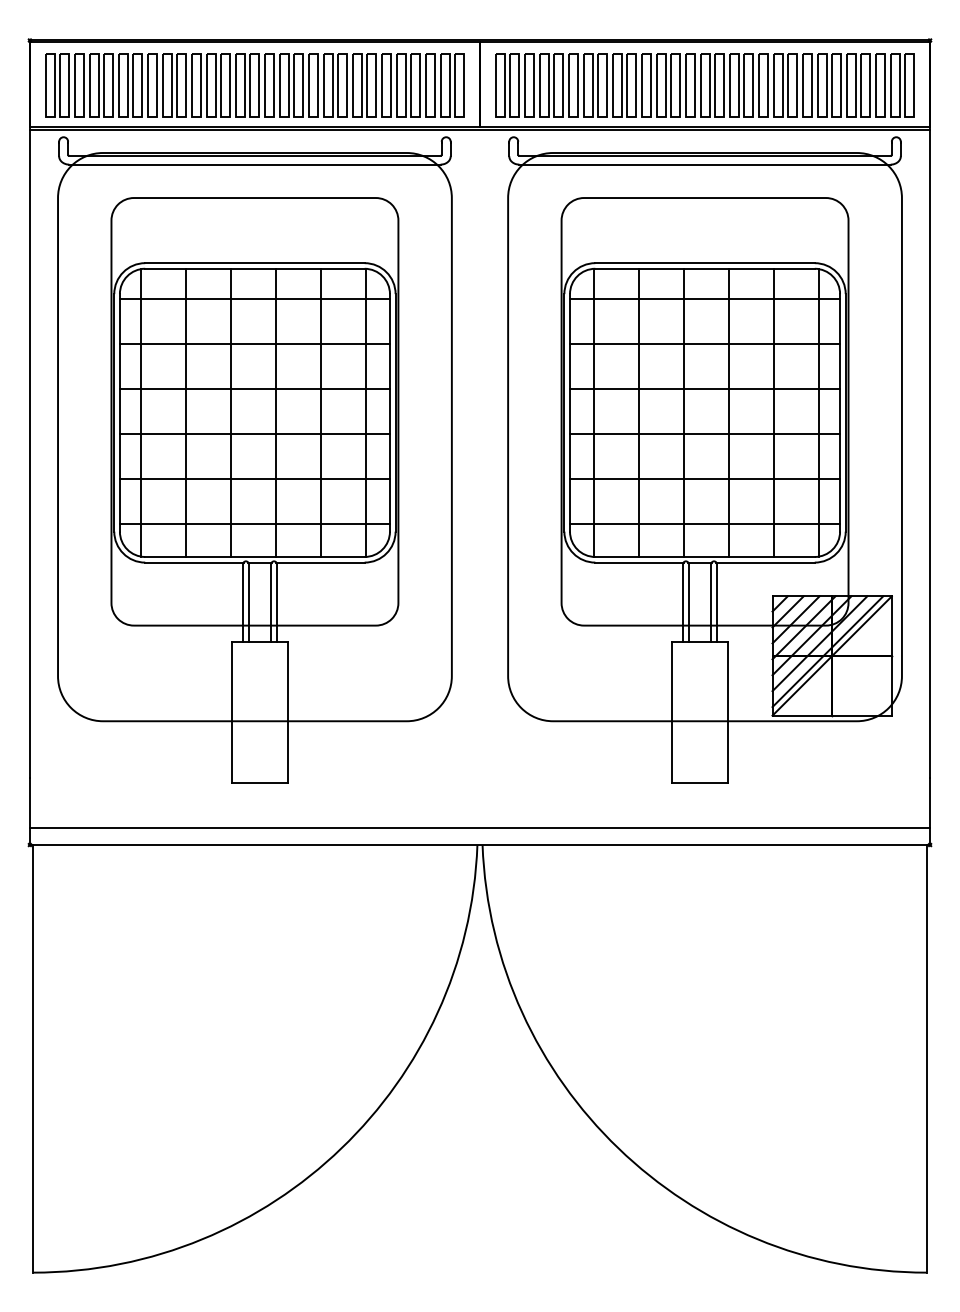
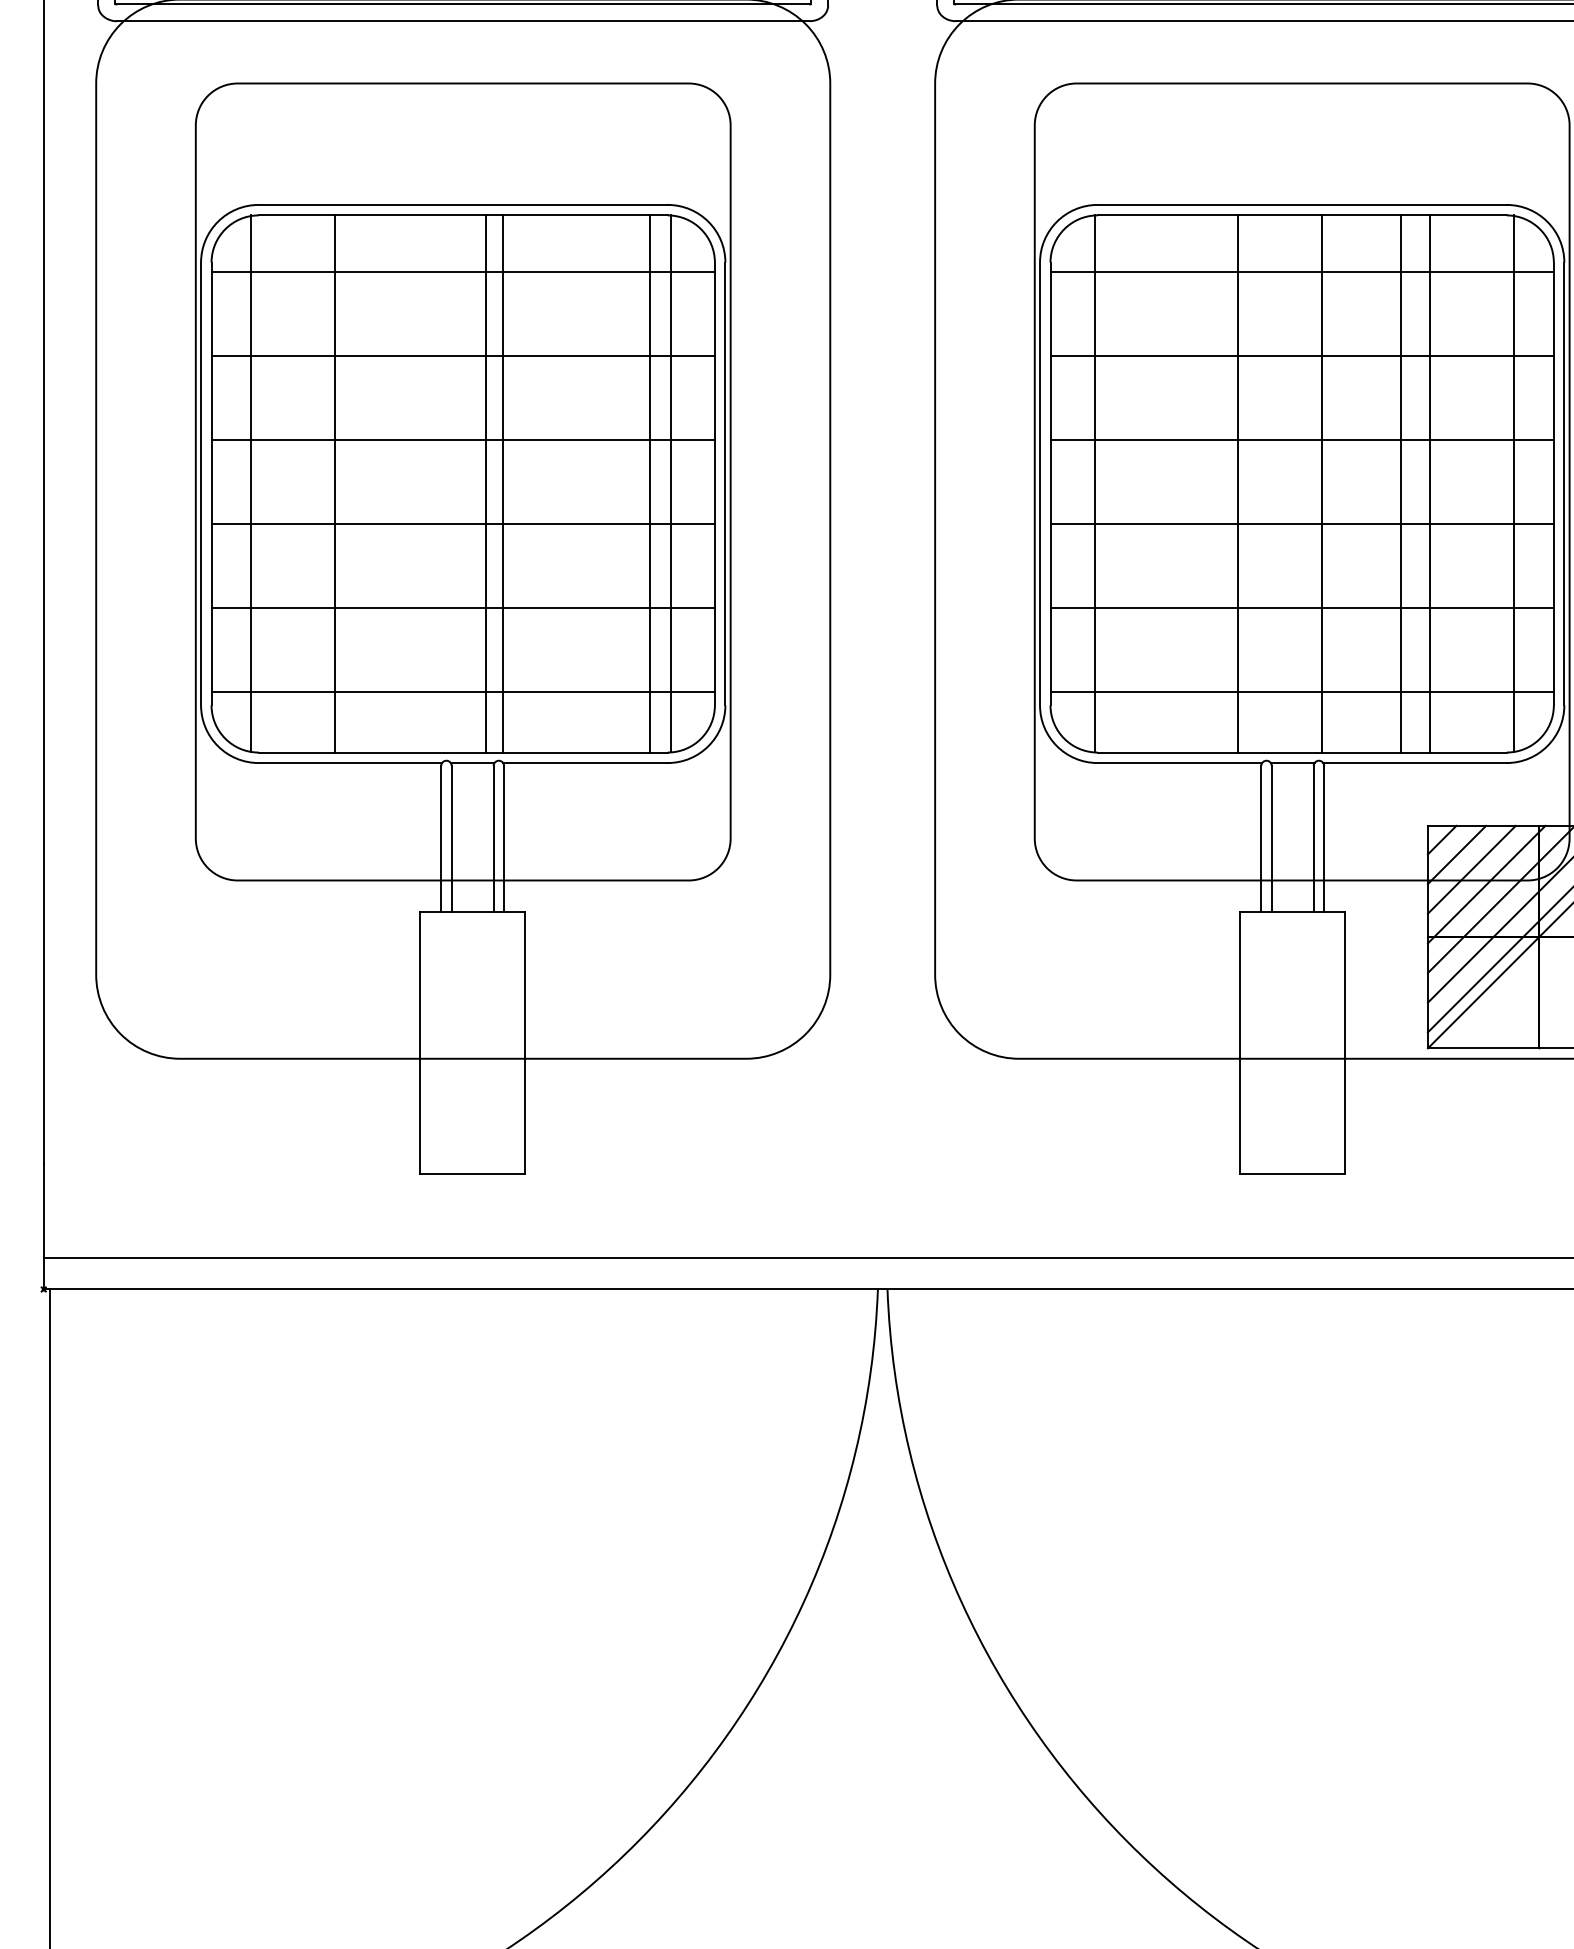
line: (231, 412) -> (486, 483), moved
line: (321, 412) -> (650, 483), moved
line: (638, 412) -> (1237, 483), moved
line: (683, 412) -> (1321, 483), moved
line: (728, 412) -> (1399, 483), moved

